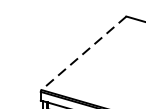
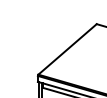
line: (83, 53) -> (67, 49), dashed -> solid

